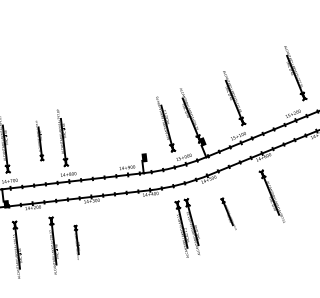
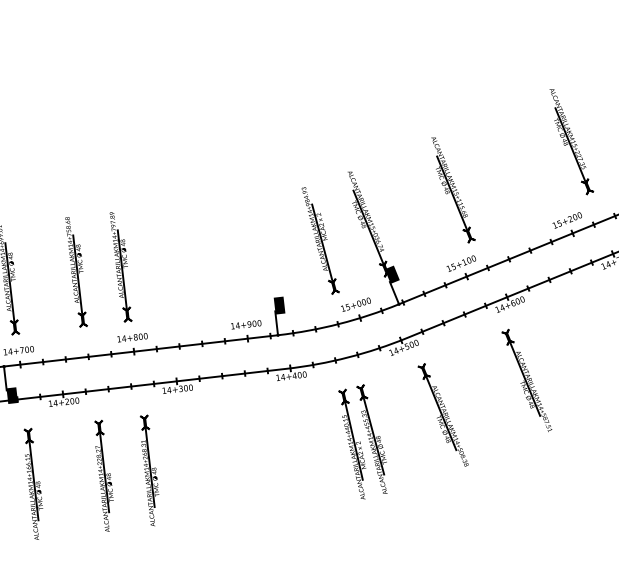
part: (39, 140) -> (76, 272), size x1.43
part: (228, 213) -> (442, 413), size x1.67
part: (76, 242) -> (147, 469), size x1.67

